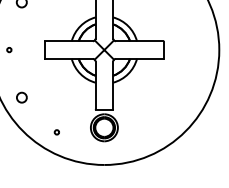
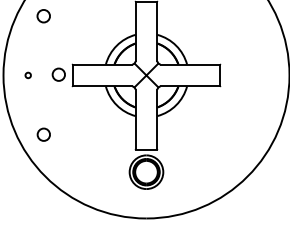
circle: (33, 49) -> (58, 74), added
circle: (56, 132) -> (87, 177), removed

